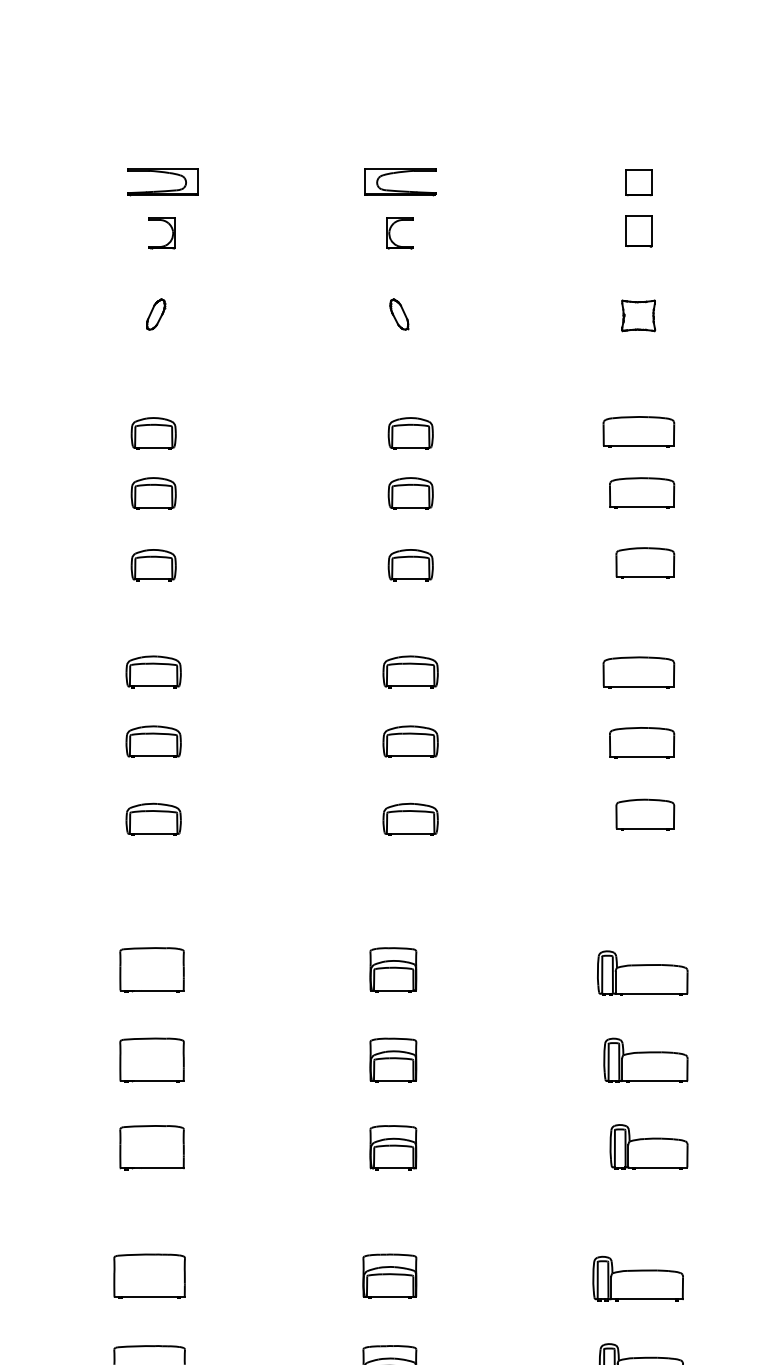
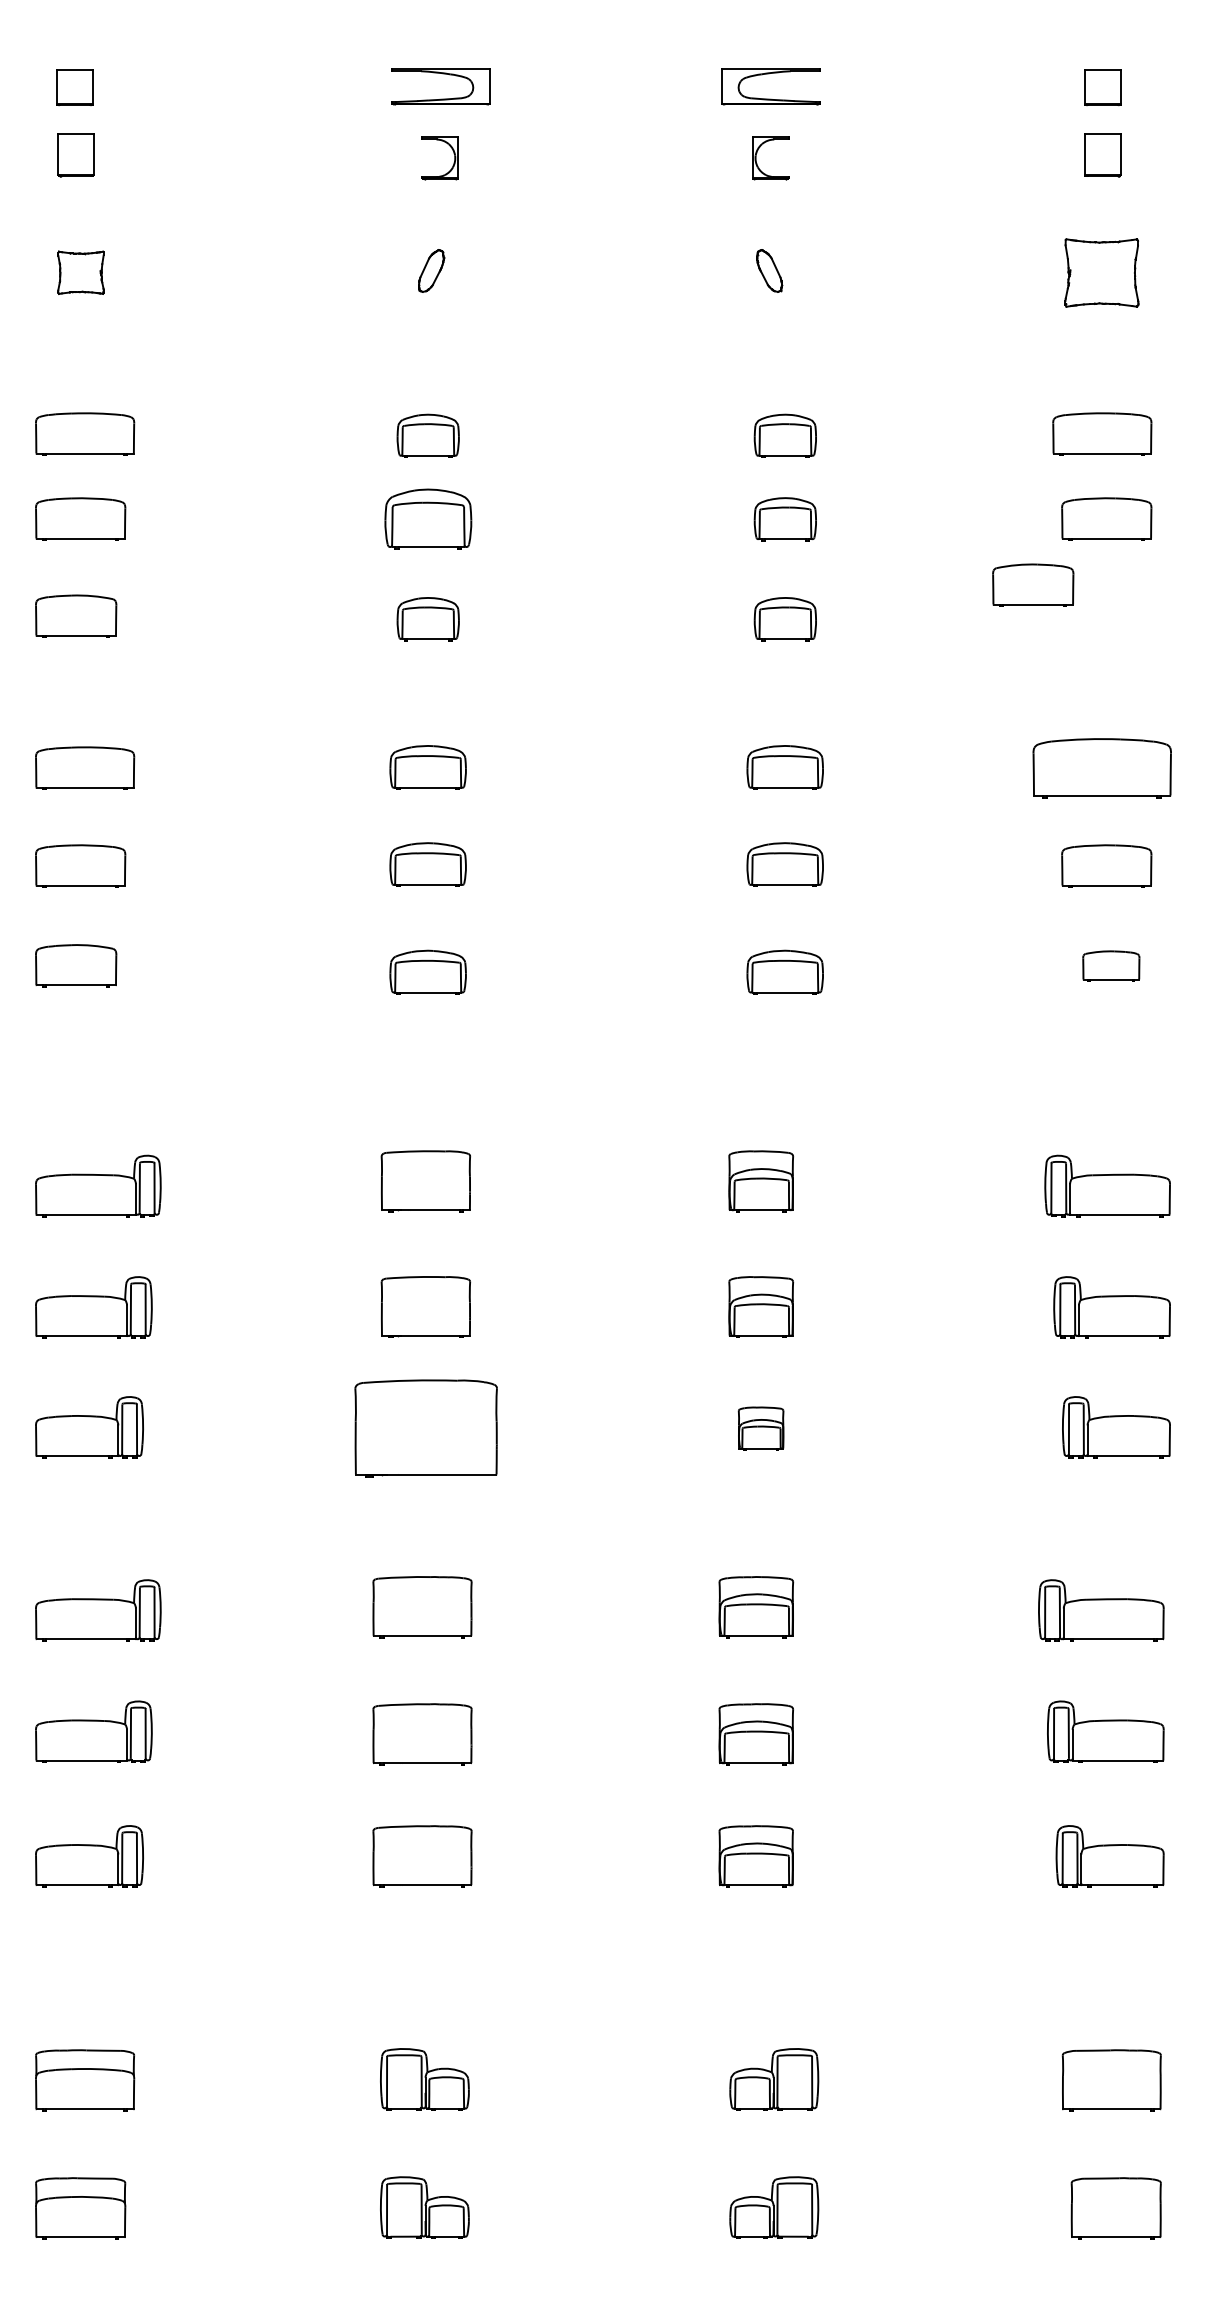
part: (638, 315) -> (1101, 272), size x1.6
part: (153, 493) -> (427, 519), size x1.4
part: (645, 562) -> (1033, 584), moved
part: (639, 671) -> (1102, 767), size x1.4
part: (645, 814) -> (1111, 965), size x0.7
part: (151, 1147) -> (425, 1428), size x1.6
part: (392, 1147) -> (760, 1428), size x0.7

